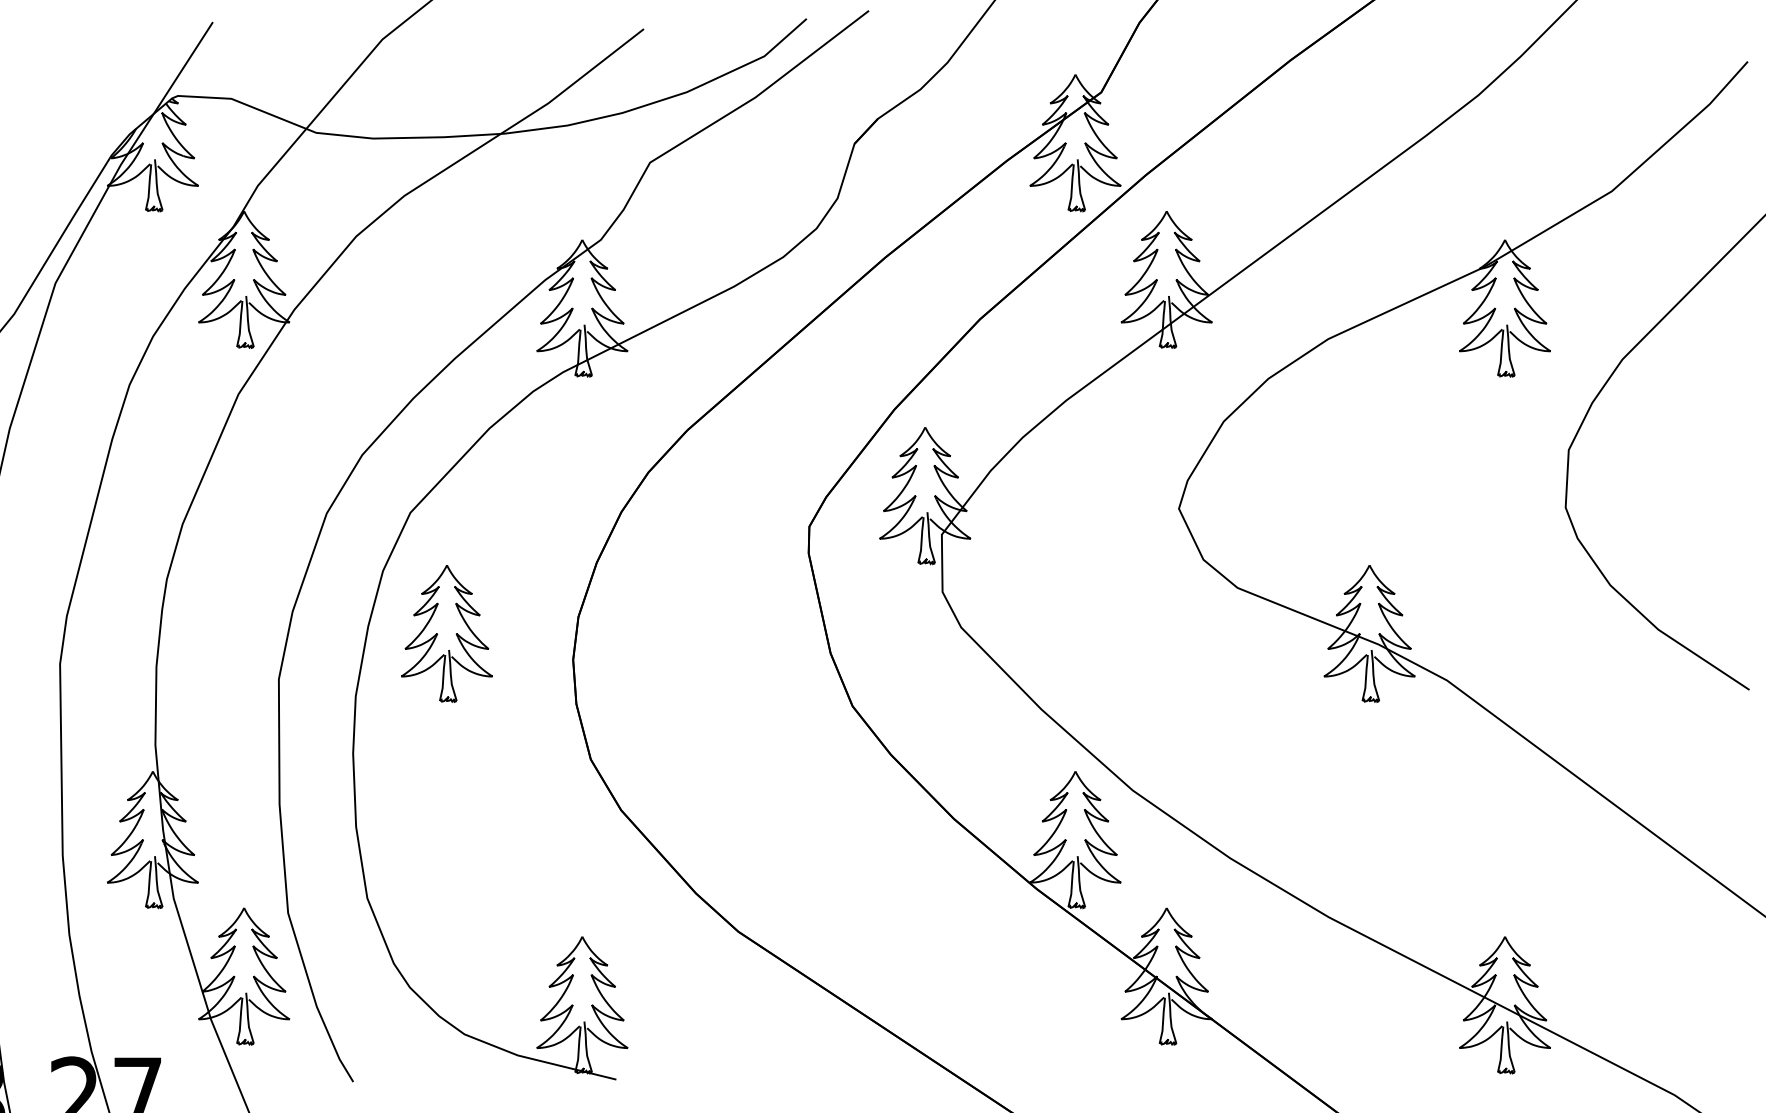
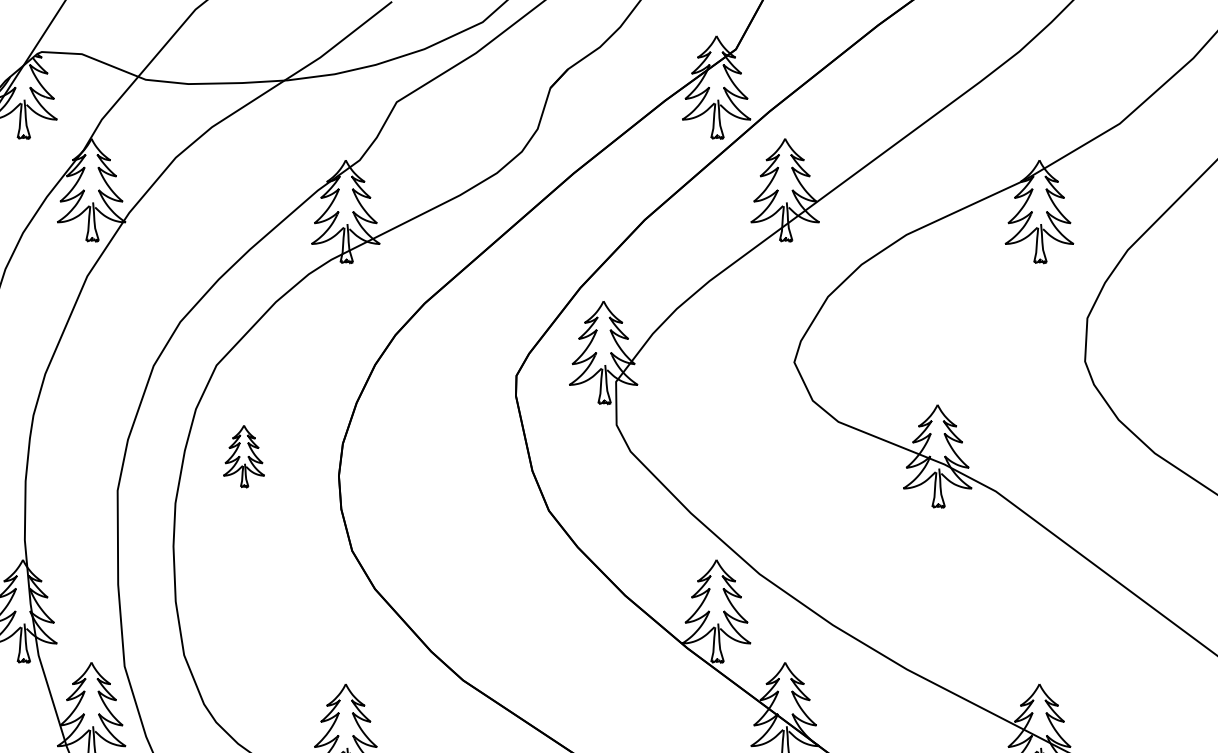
part: (446, 633) -> (243, 456), size x0.6

